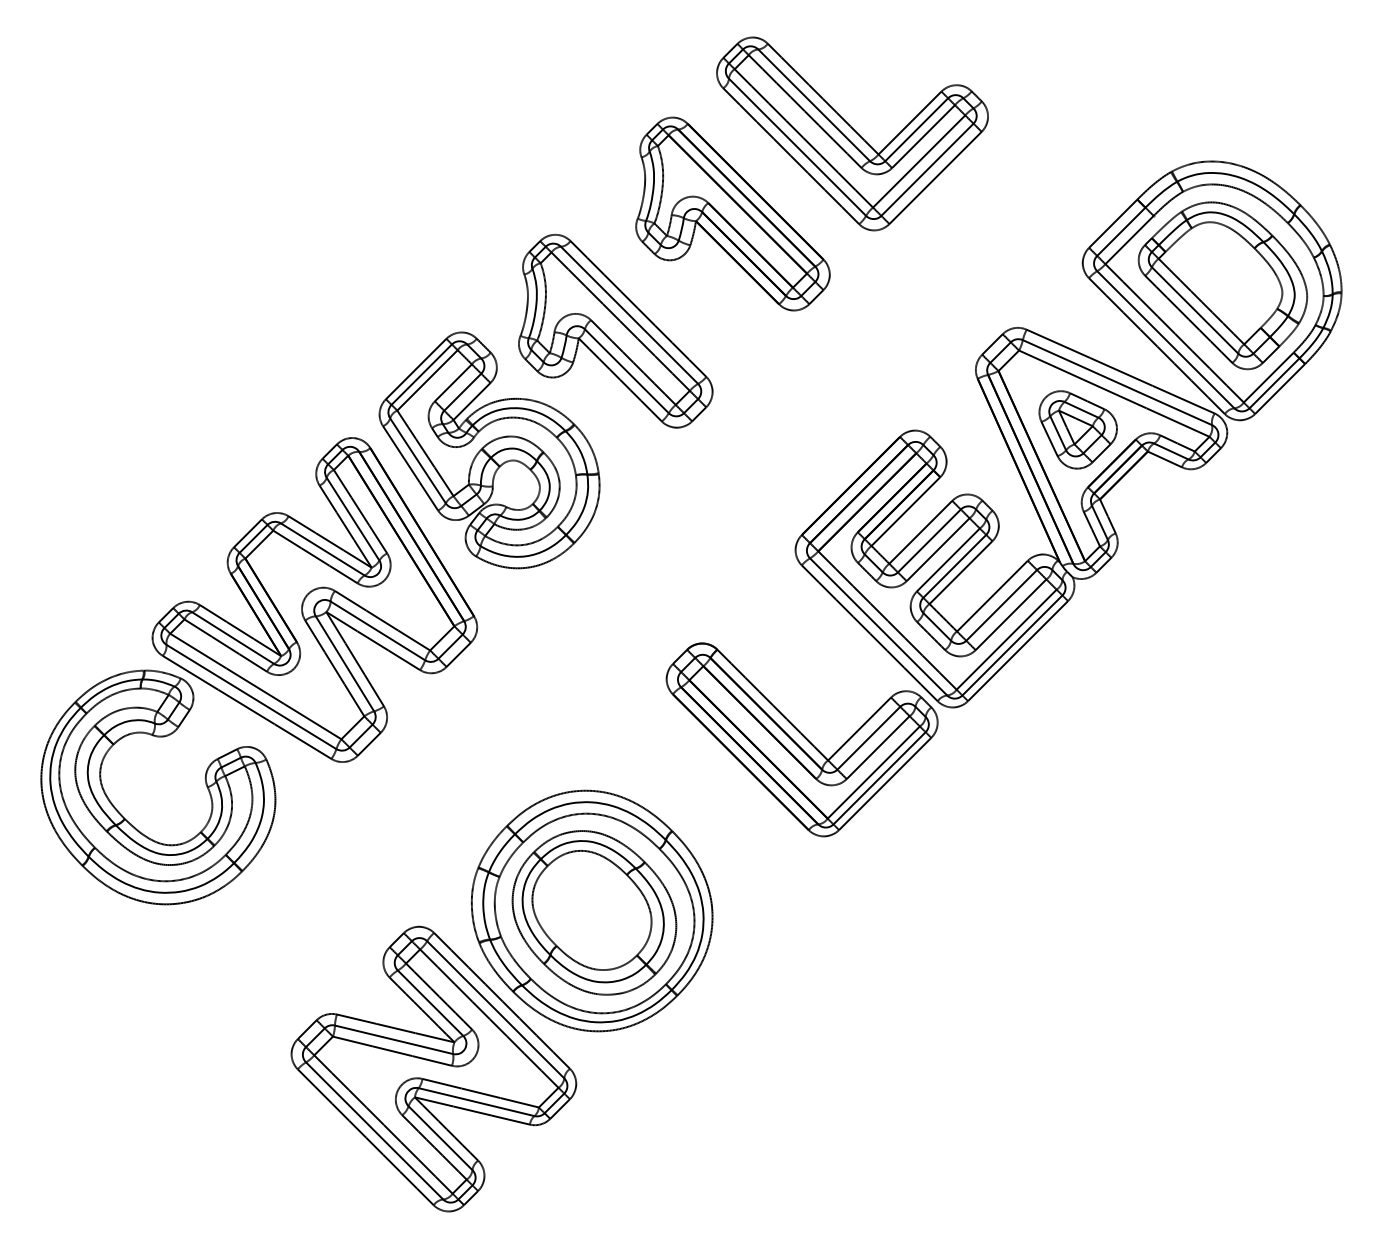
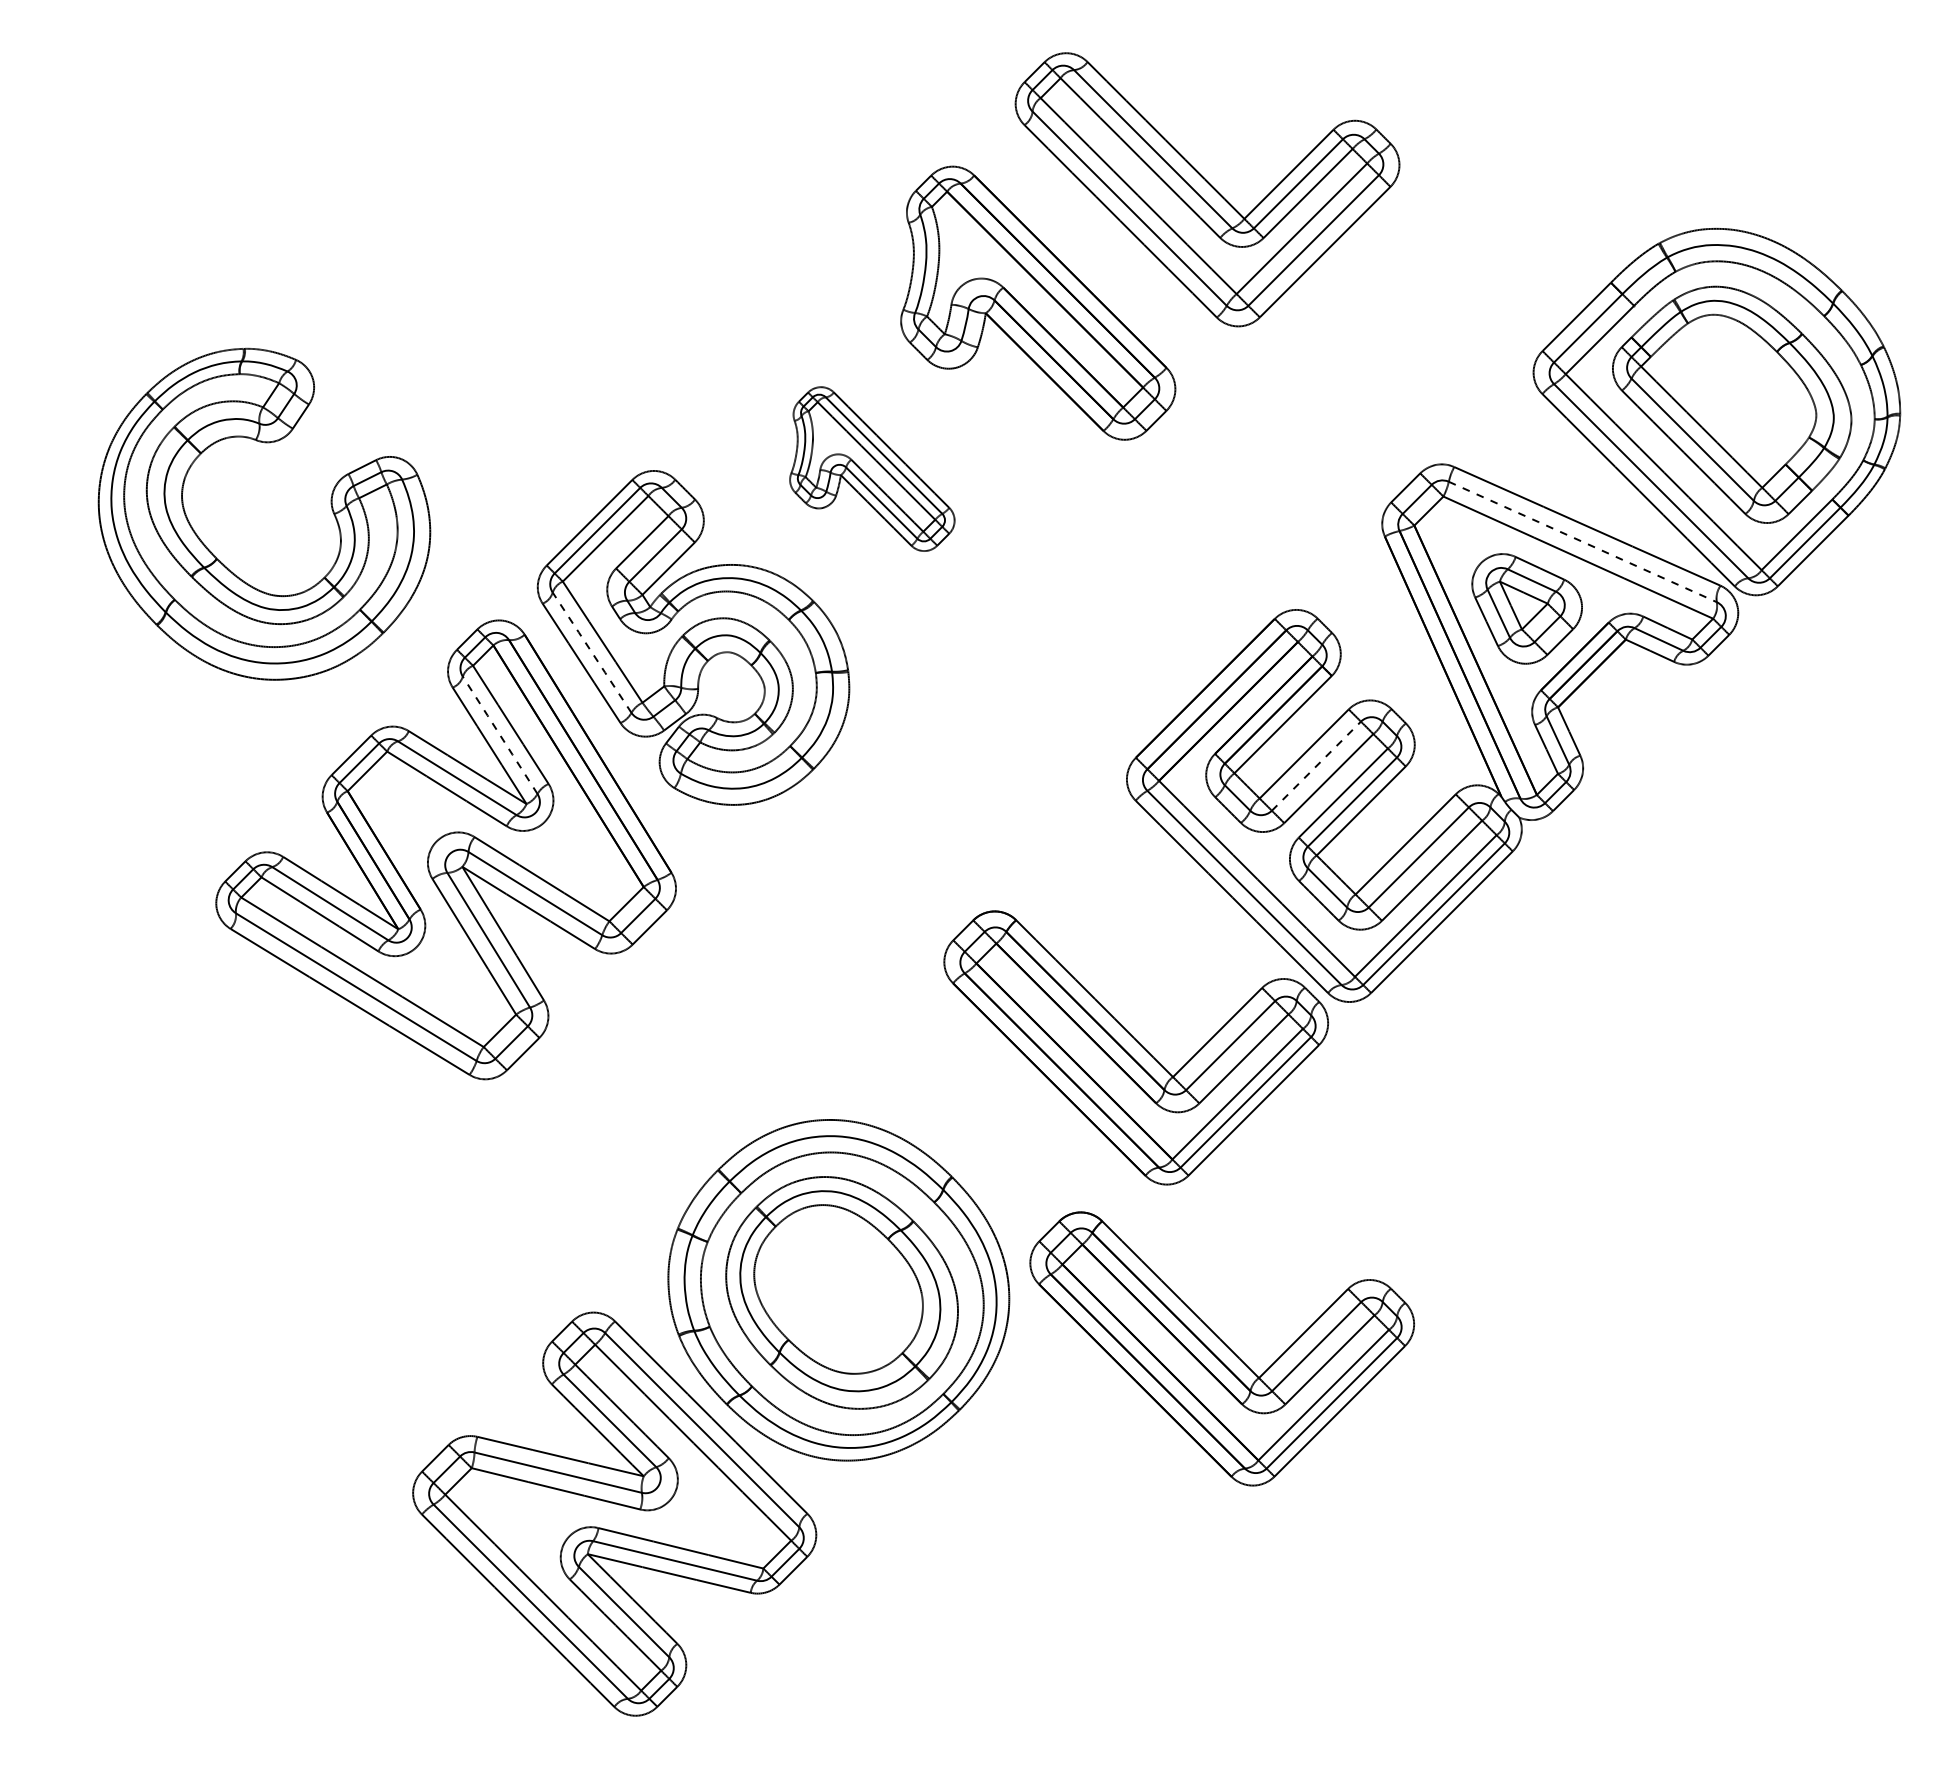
part: (615, 330) -> (872, 468), size x0.6
line: (1117, 383) -> (1583, 542), solid -> dashed
line: (417, 460) -> (591, 652), solid -> dashed
line: (352, 518) -> (499, 734), solid -> dashed
line: (929, 541) -> (1316, 766), solid -> dashed
part: (128, 820) -> (221, 561), moved
part: (862, 952) -> (1221, 1348), added

